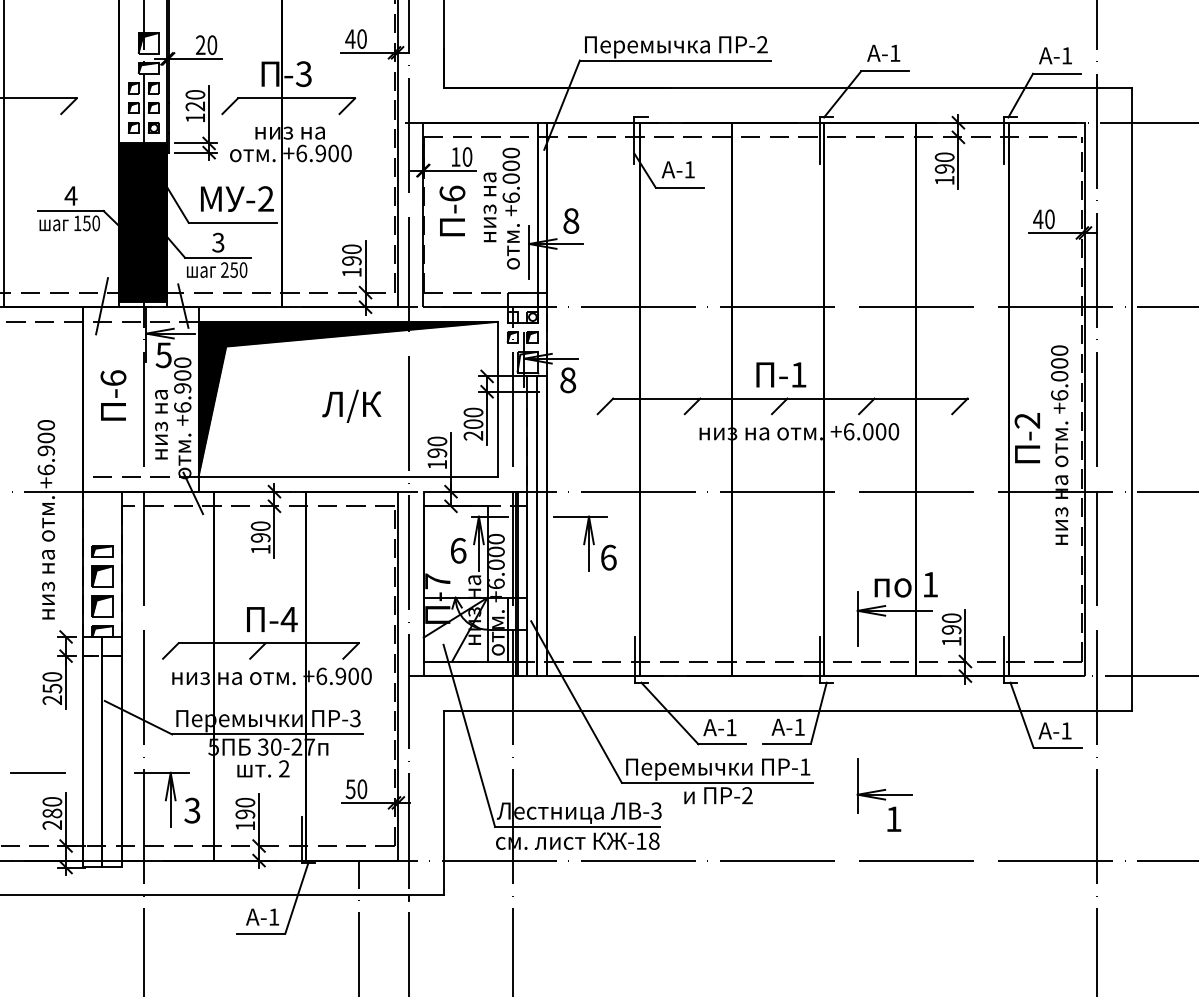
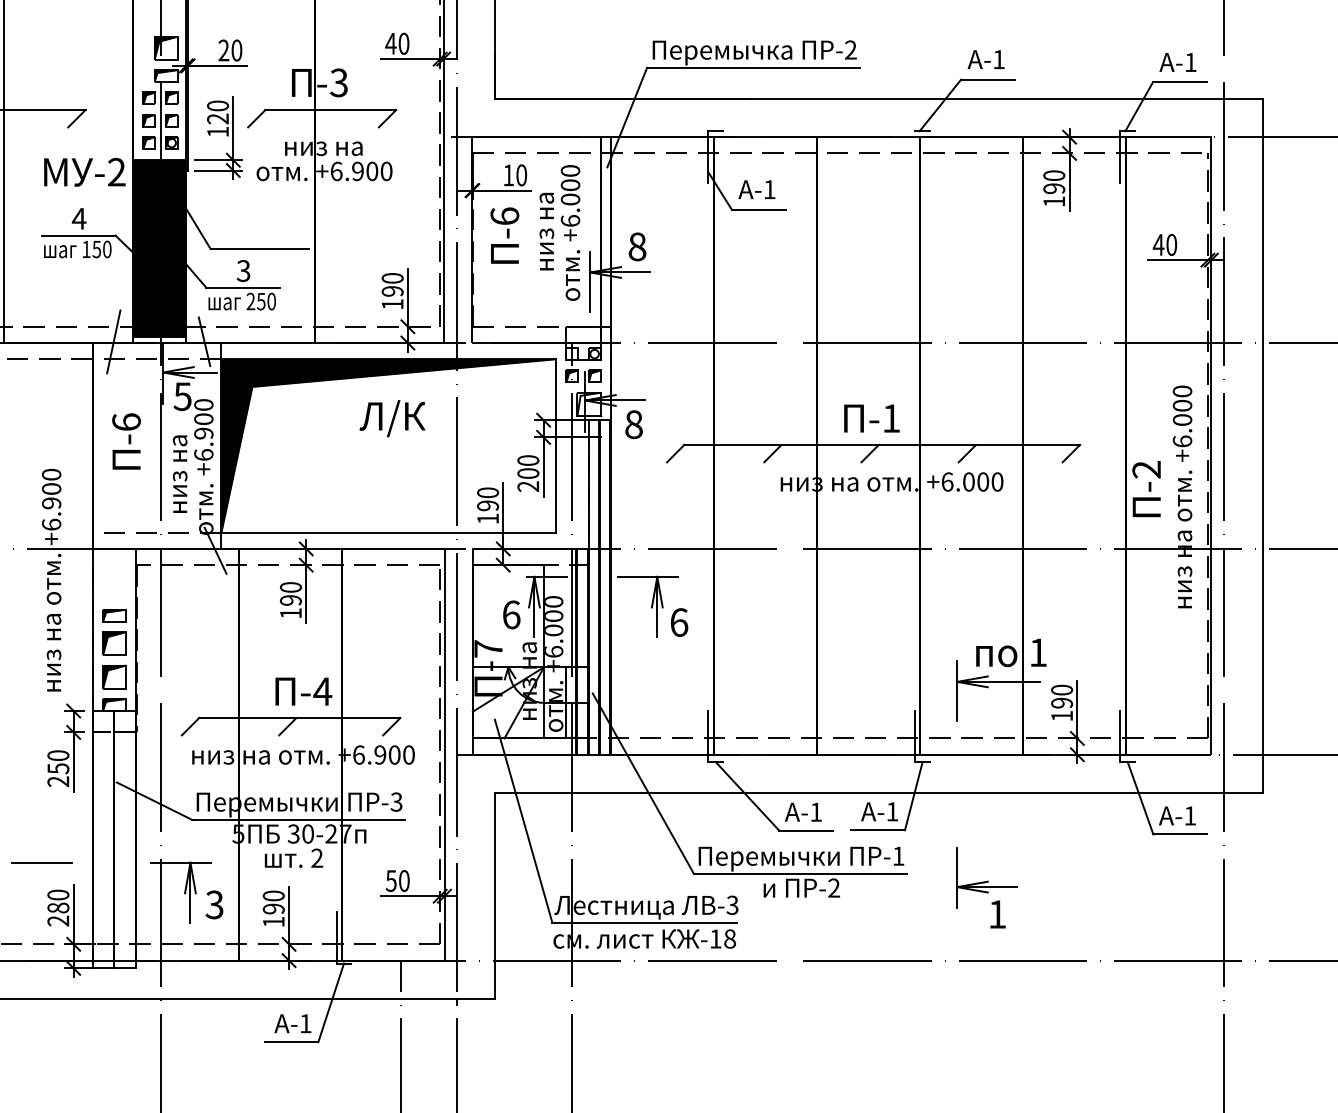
line: (819, 140) -> (914, 156), removed
text: (237, 199) -> (84, 172), moved
text: (351, 406) -> (392, 418), moved

